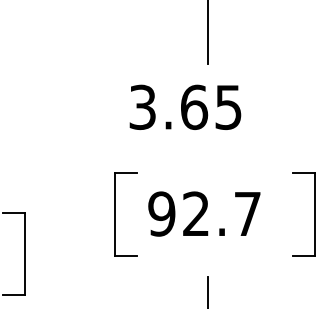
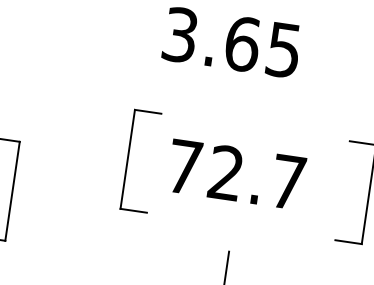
text: (161, 213) -> (184, 166), 92.7 -> 72.7

